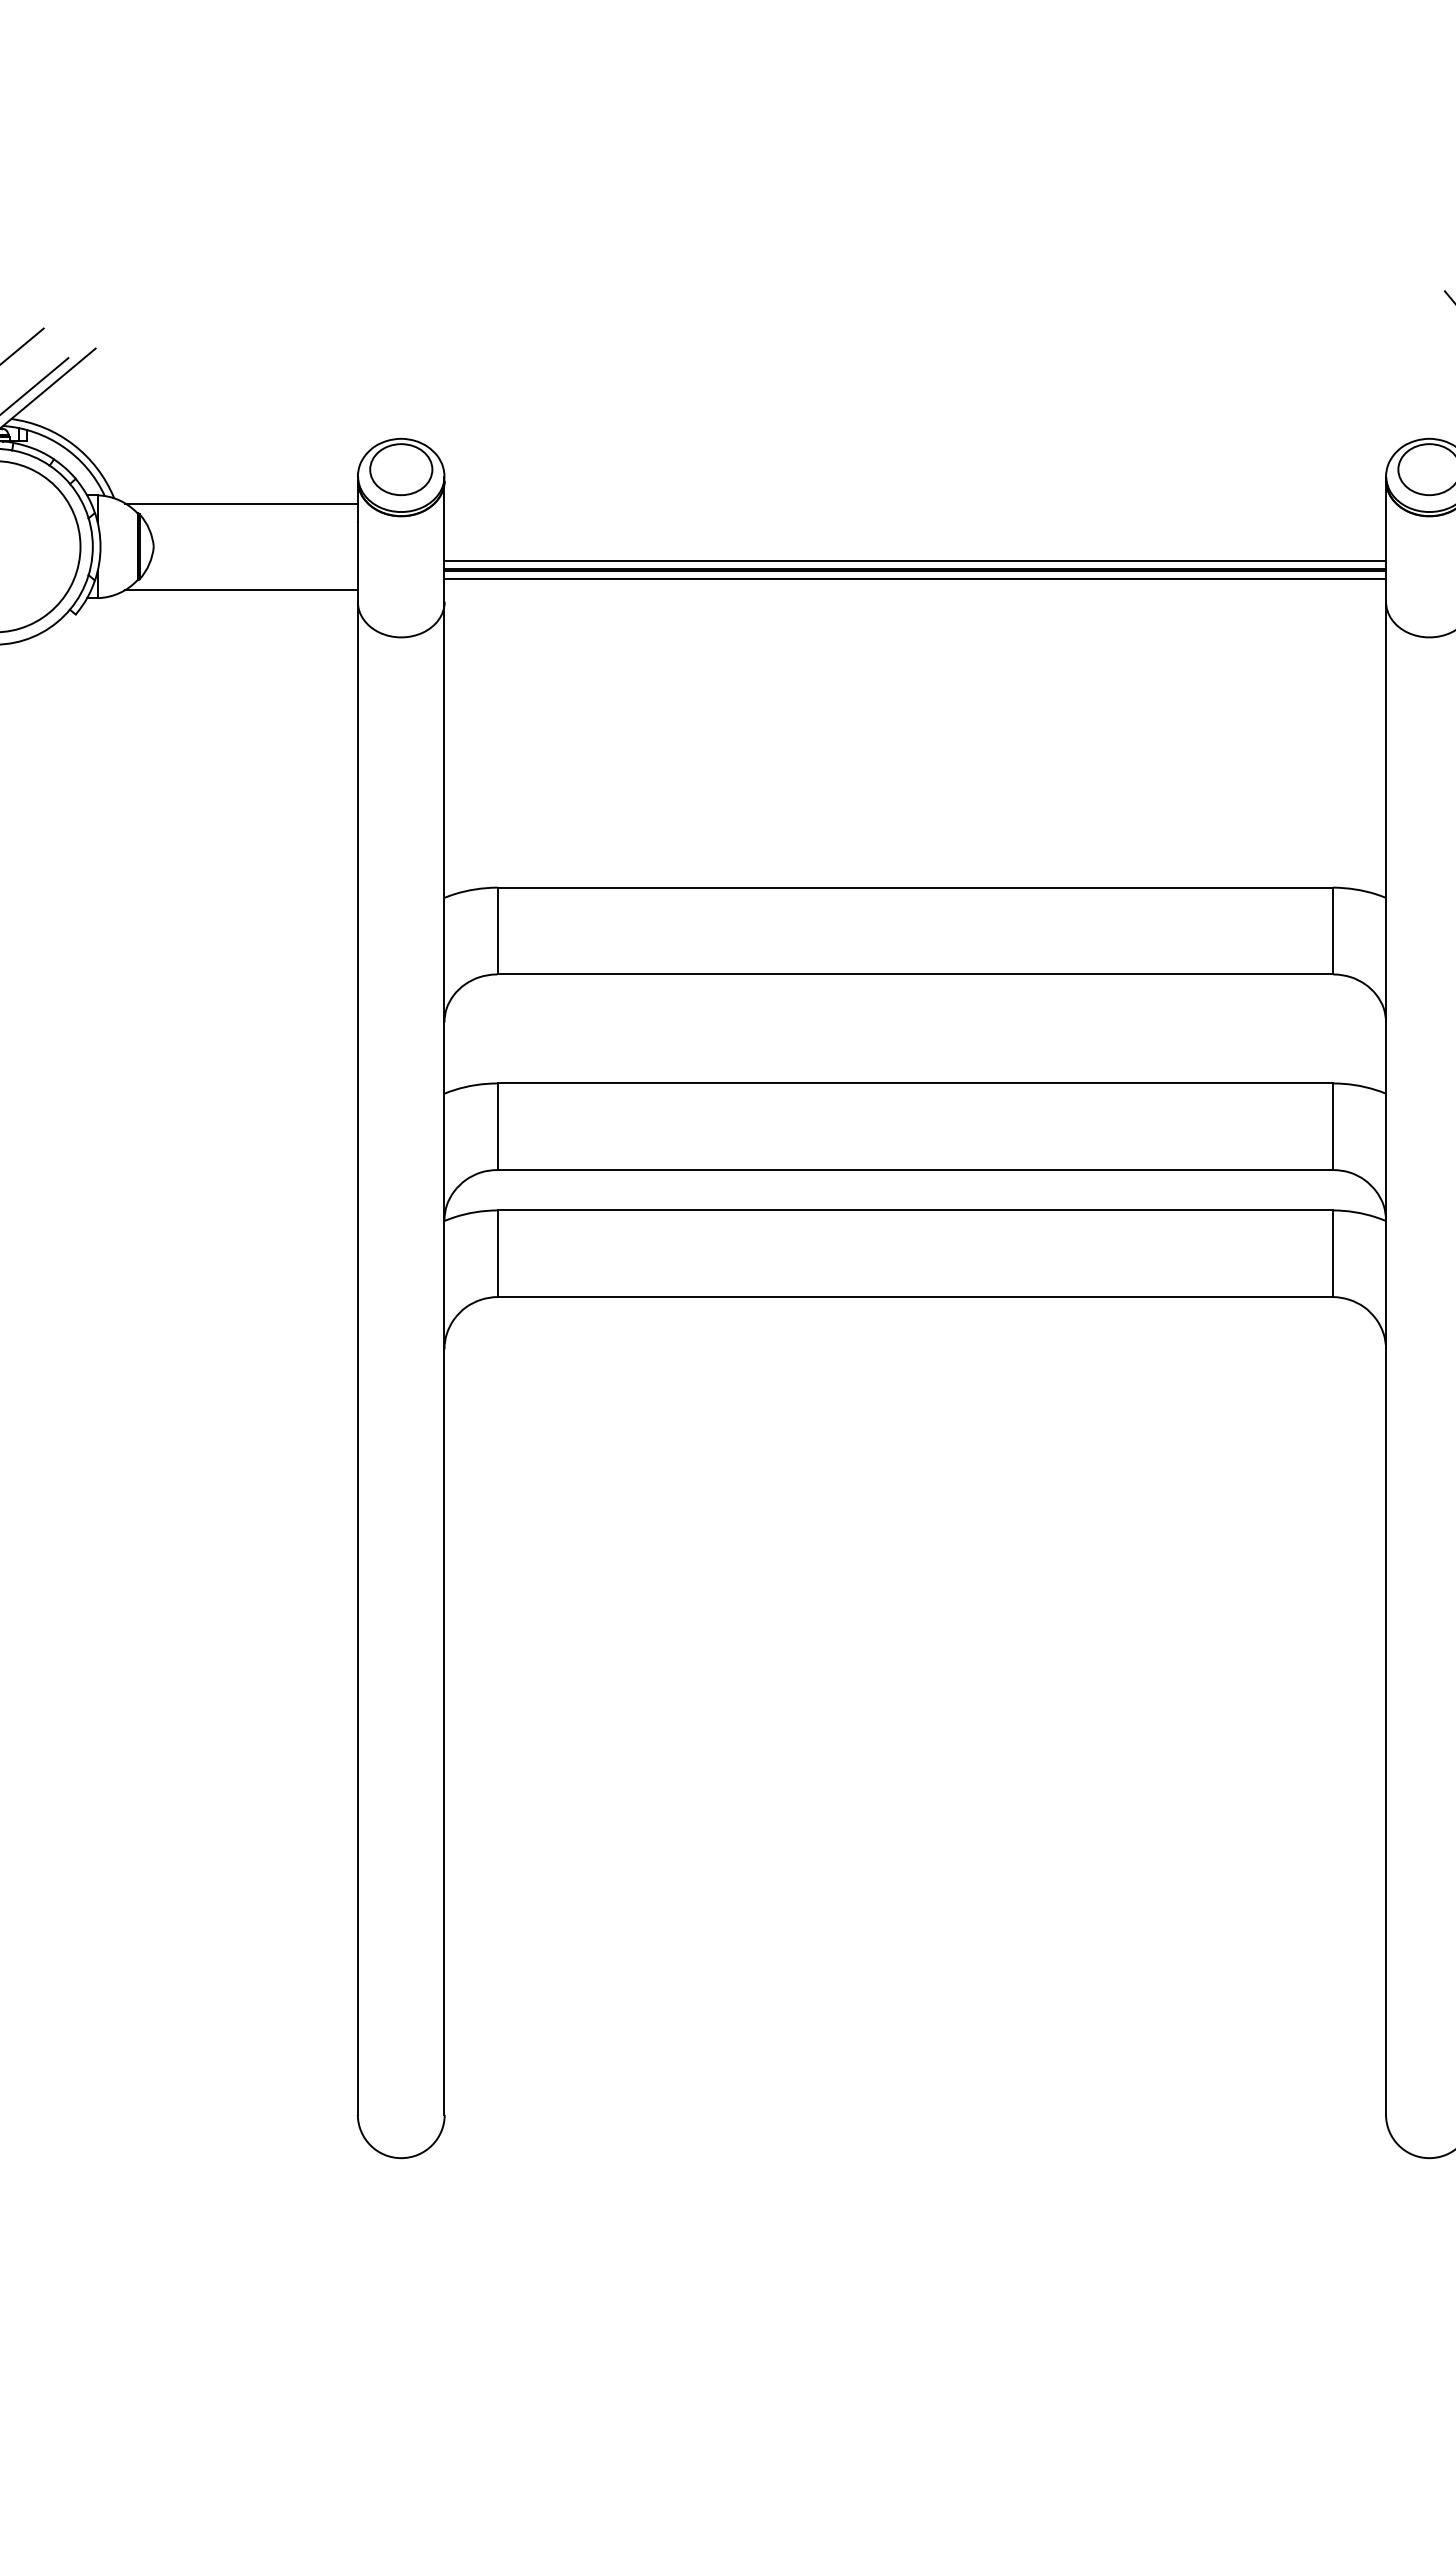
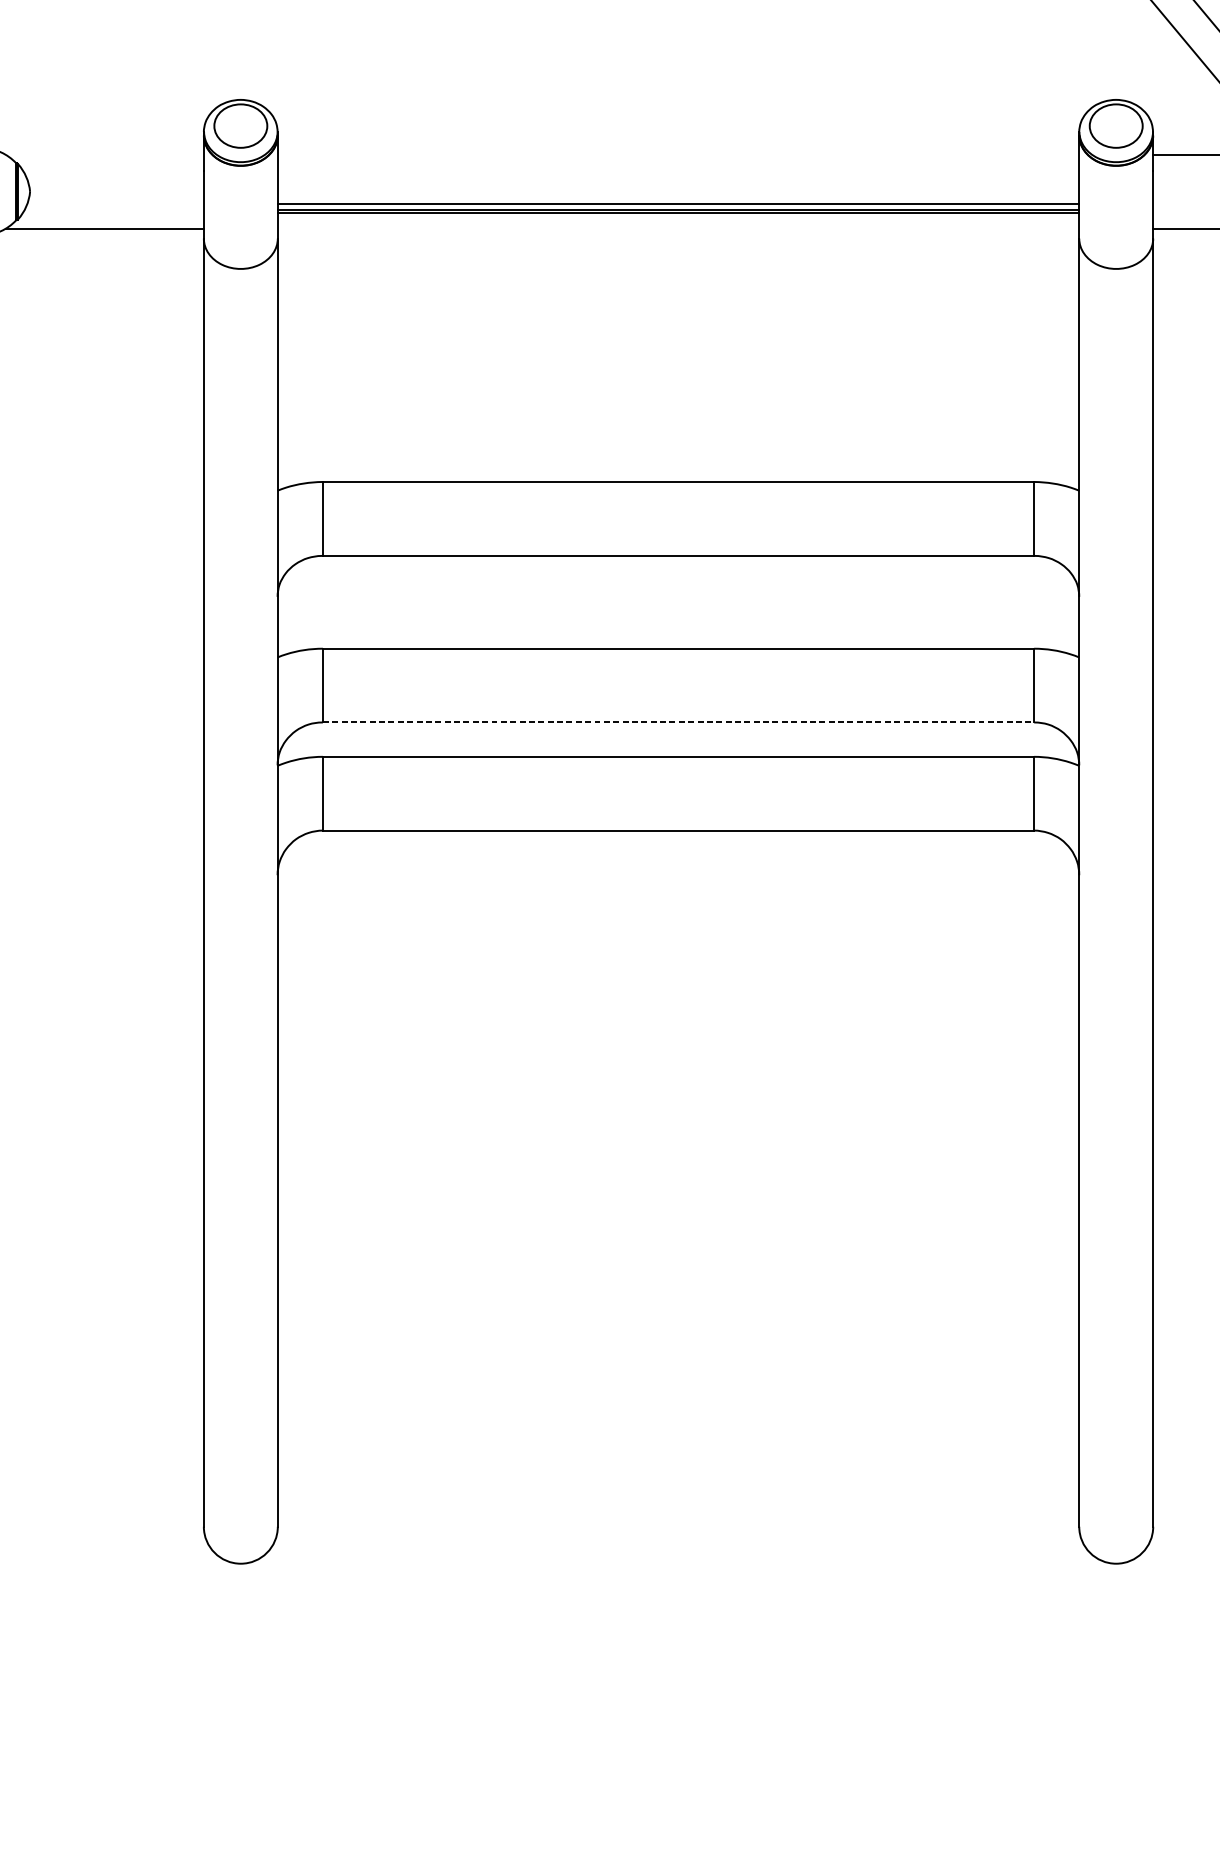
line: (241, 503) -> (104, 154), removed
line: (915, 578) -> (678, 218), removed
line: (915, 1170) -> (678, 722), solid -> dashed

